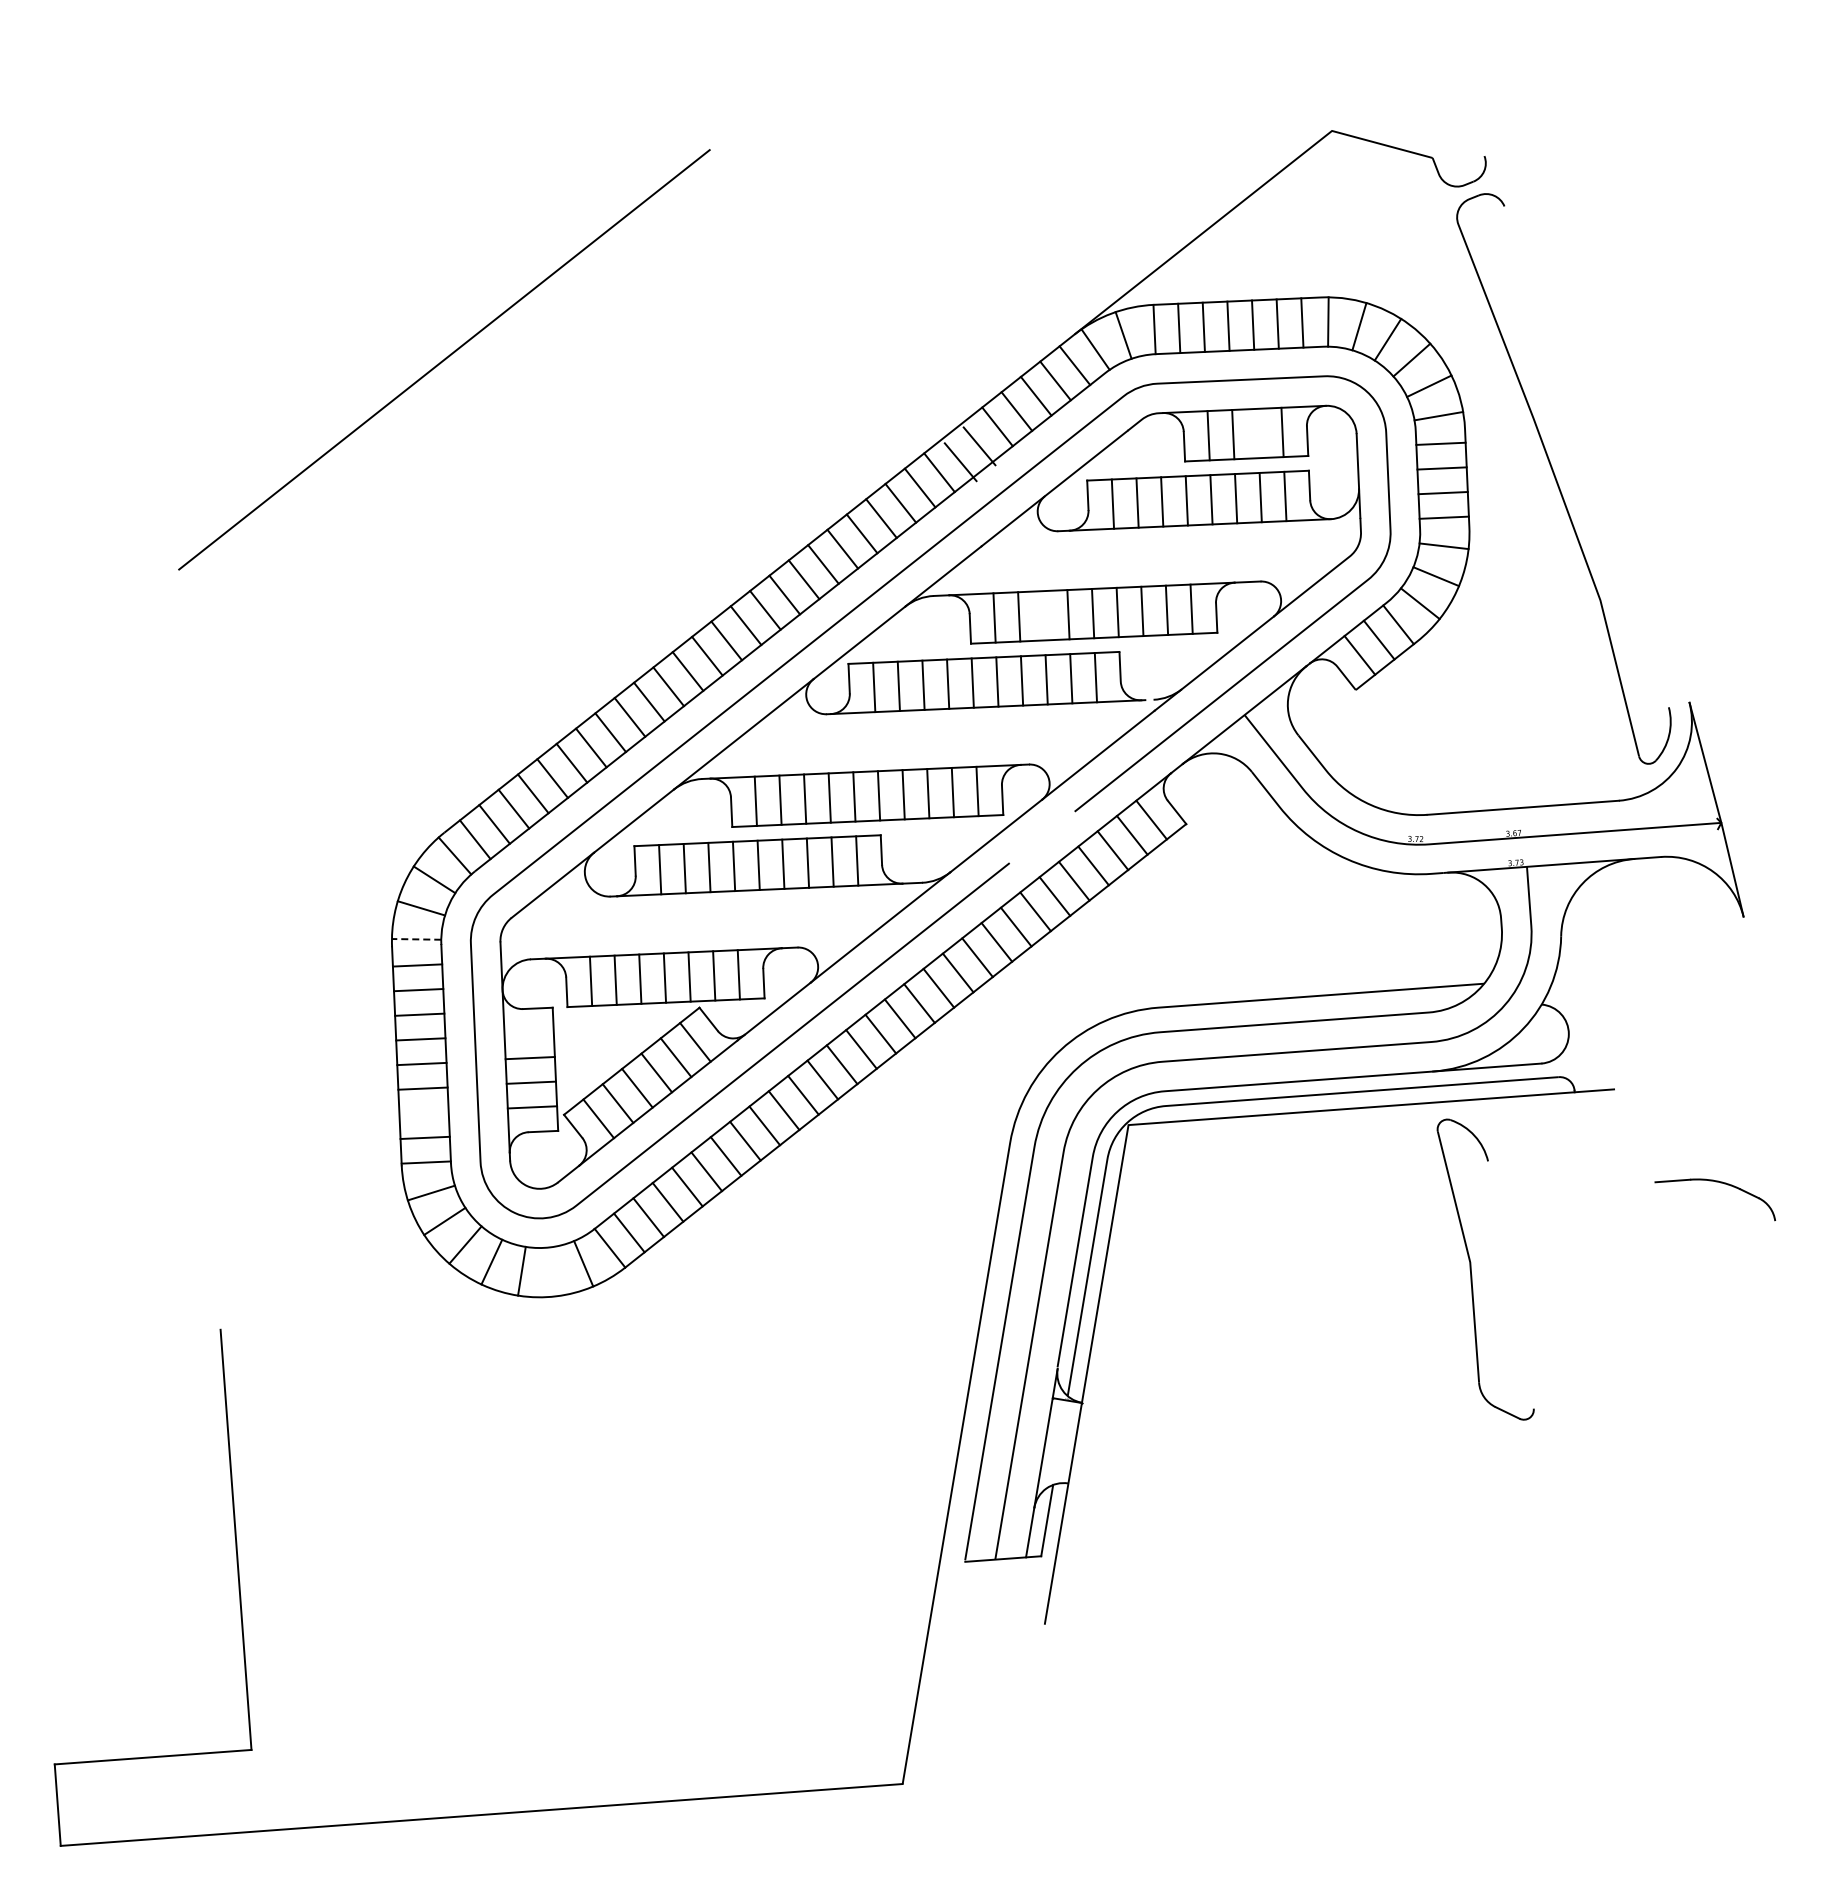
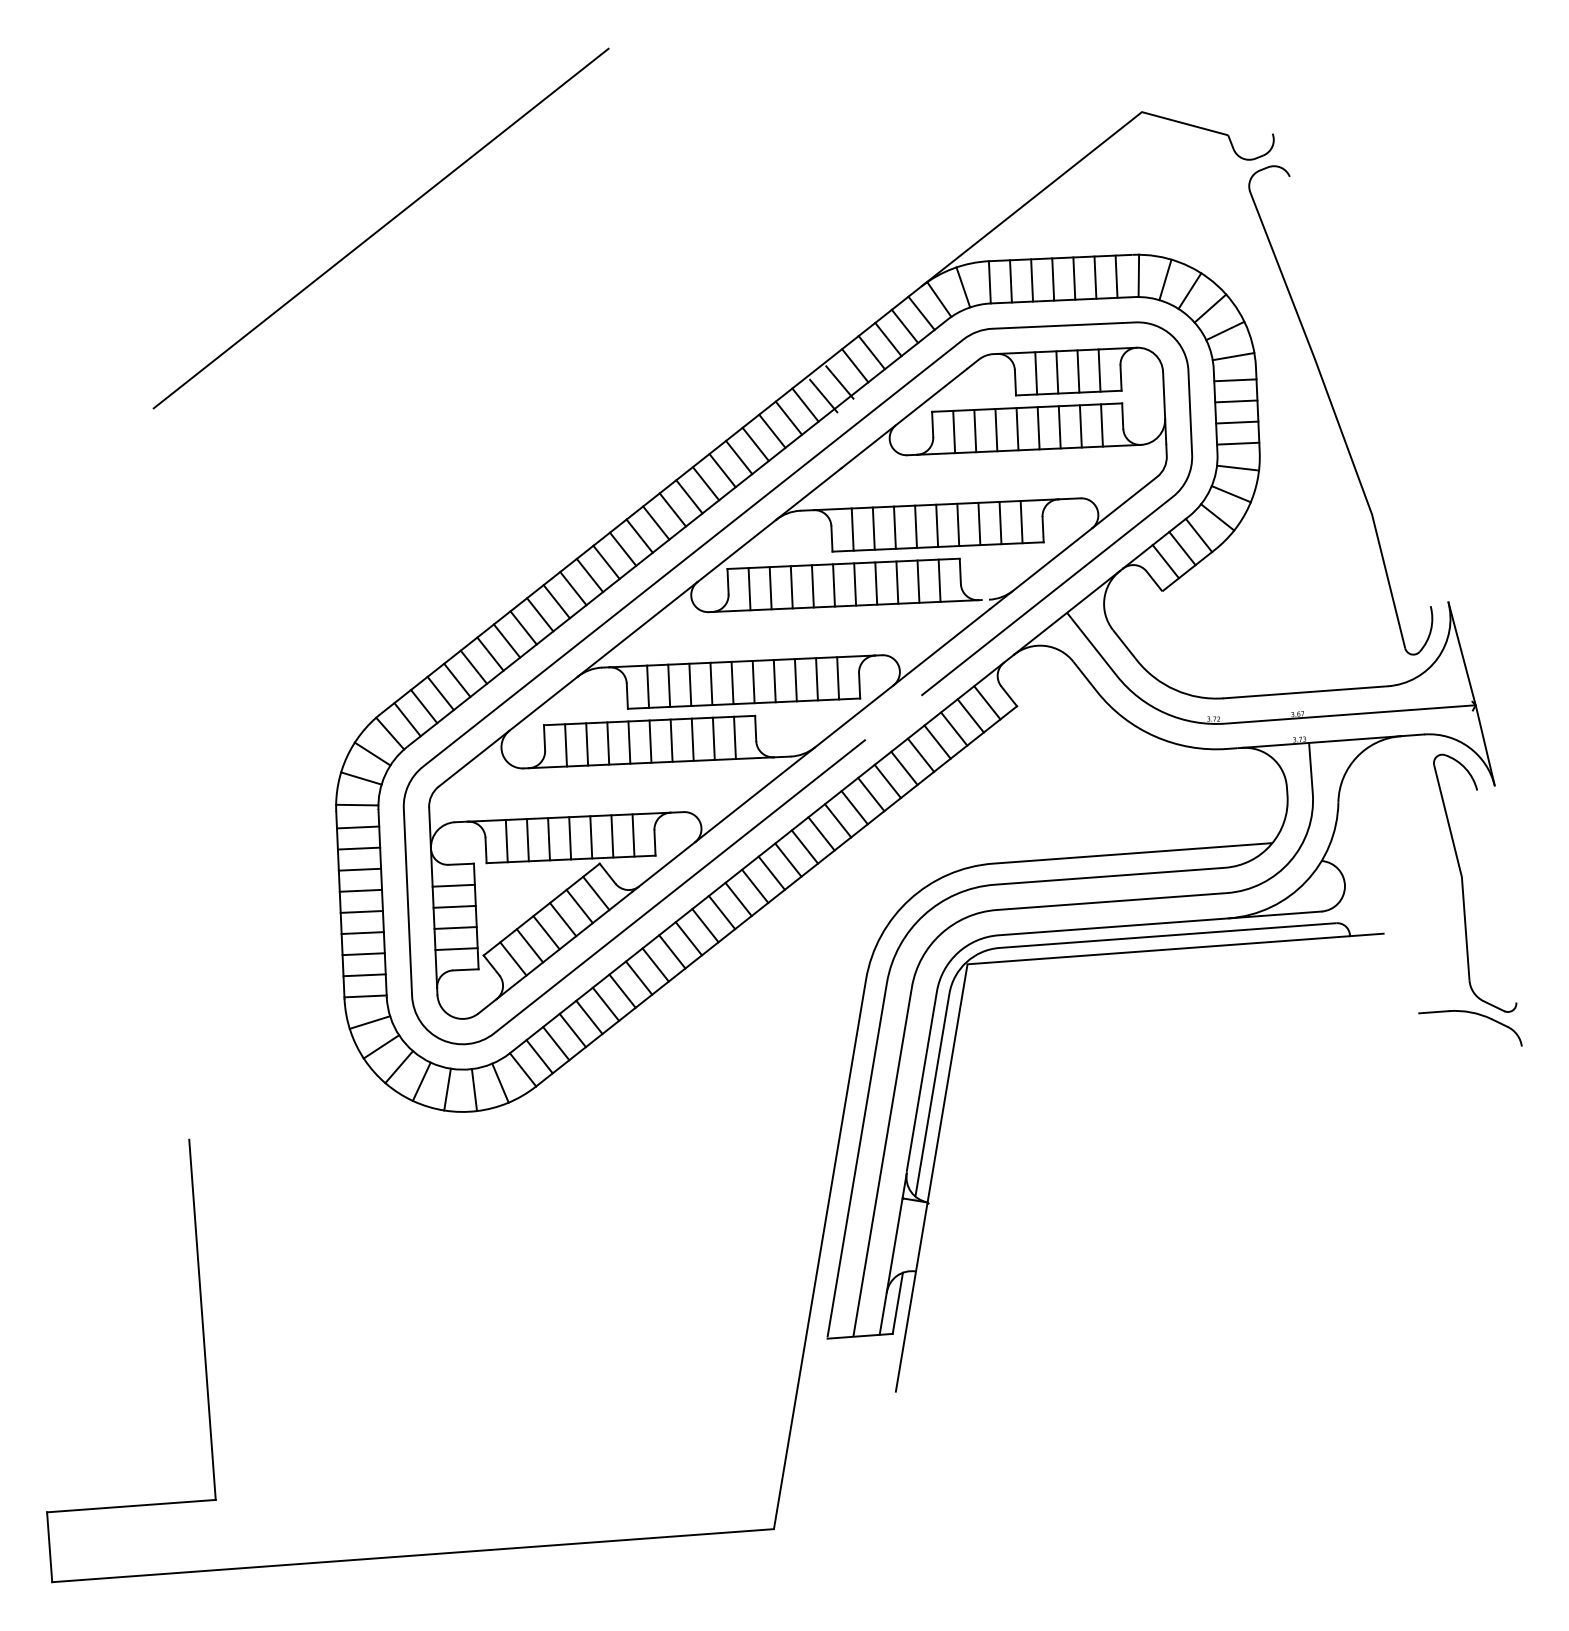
line: (444, 359) -> (381, 228), moved
line: (1257, 433) -> (1078, 371), added
line: (1043, 615) -> (894, 527), added
line: (416, 939) -> (357, 805), dashed -> solid
line: (528, 1033) -> (453, 885), added
line: (423, 1113) -> (363, 954), added
part: (1471, 1269) -> (1462, 883), moved
line: (553, 1271) -> (474, 1089), added

